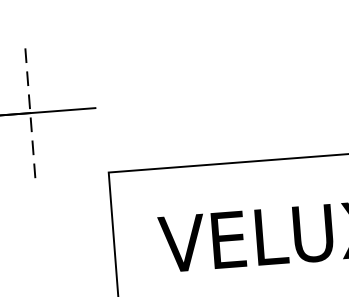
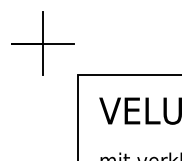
line: (29, 113) -> (42, 43), dashed -> solid

